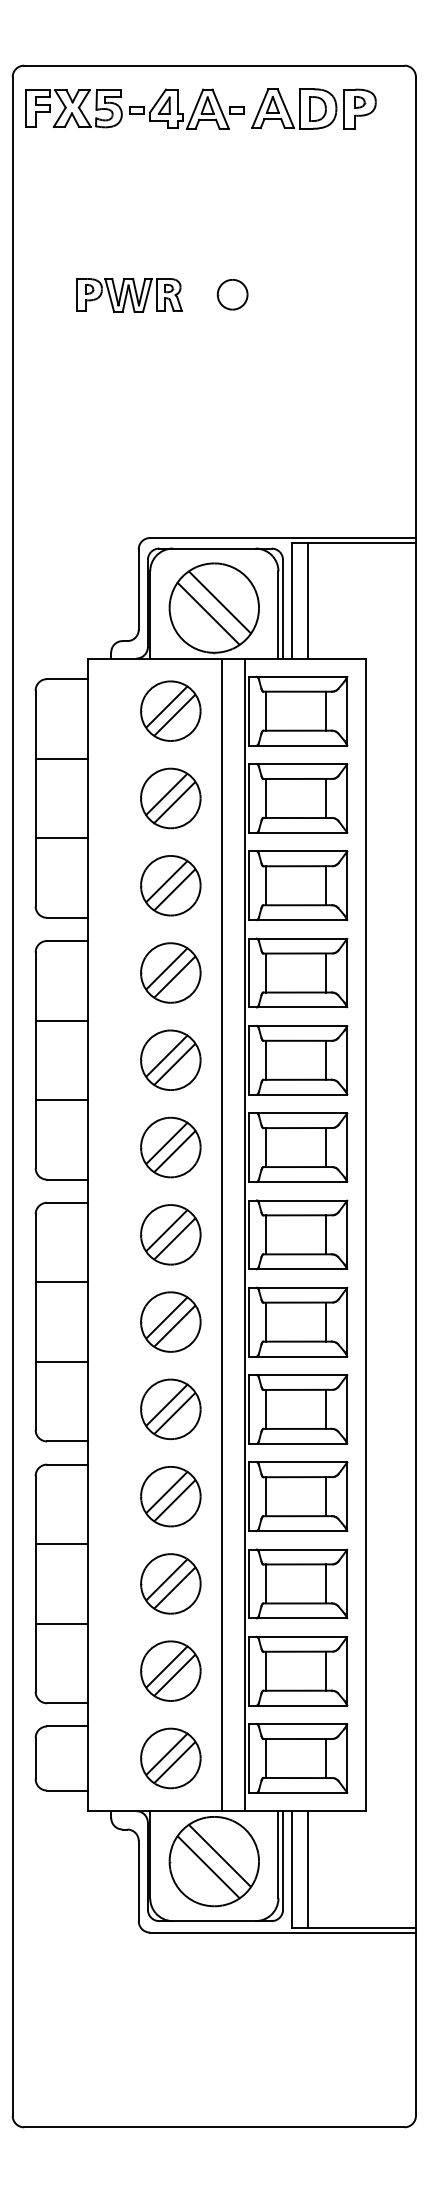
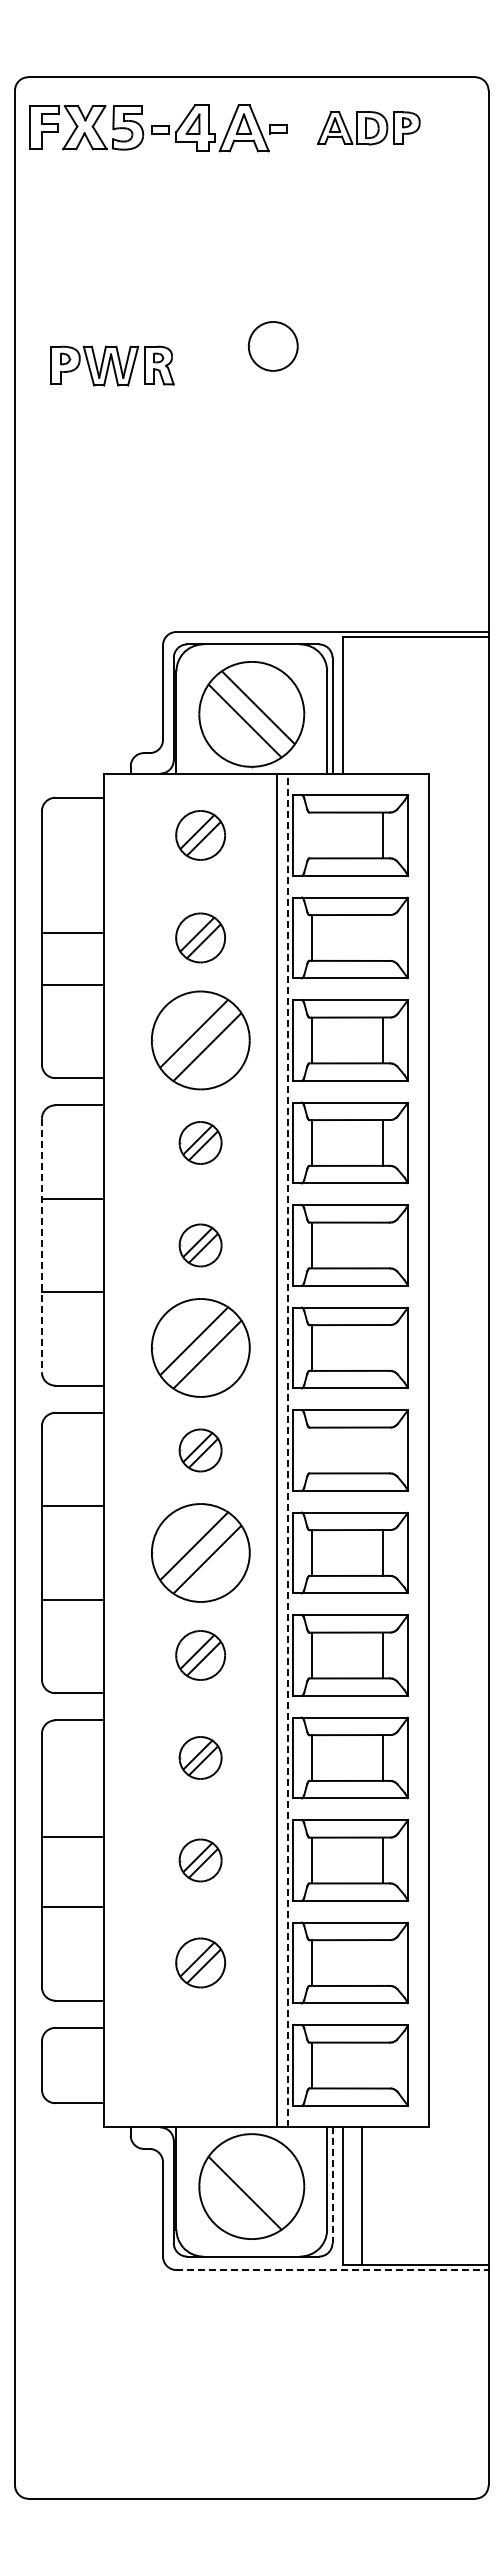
part: (313, 109) -> (368, 128), size x0.7
part: (129, 294) -> (112, 365), moved
part: (232, 294) -> (273, 345), size x1.4
line: (308, 600) -> (362, 705), removed
part: (170, 711) -> (200, 835), size x0.7
line: (266, 711) -> (312, 835), removed
line: (61, 758) -> (72, 933), moved
part: (170, 798) -> (200, 937), size x0.7
line: (326, 798) -> (383, 937), removed
part: (170, 885) -> (200, 1040), size x1.4
part: (170, 972) -> (200, 1142), size x0.6
line: (35, 1060) -> (41, 1245), solid -> dashed
part: (170, 1060) -> (200, 1245), size x0.6
line: (326, 1060) -> (383, 1245), removed
part: (170, 1147) -> (200, 1347), size x1.4
line: (326, 1147) -> (383, 1347), removed
part: (170, 1234) -> (200, 1450), size x0.6
line: (222, 1234) -> (277, 1450), moved
line: (245, 1234) -> (288, 1450), solid -> dashed
line: (266, 1234) -> (312, 1450), removed
line: (326, 1234) -> (383, 1450), removed
part: (170, 1321) -> (200, 1552), size x1.4
part: (170, 1409) -> (200, 1655), size x0.7
part: (170, 1496) -> (200, 1757), size x0.6
line: (61, 1543) -> (72, 1836), moved
part: (170, 1583) -> (200, 1860), size x0.6
part: (170, 1670) -> (200, 1962), size x0.7
line: (326, 1670) -> (383, 1962), removed
part: (170, 1758) -> (200, 2065), removed
line: (326, 1758) -> (383, 2065), removed
line: (220, 1855) -> (258, 2179), removed
line: (283, 1860) -> (332, 2185), solid -> dashed
line: (283, 1933) -> (333, 2270), solid -> dashed

